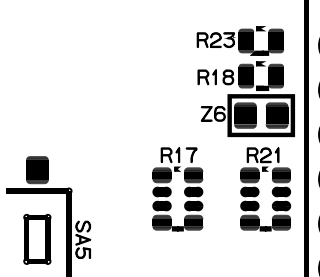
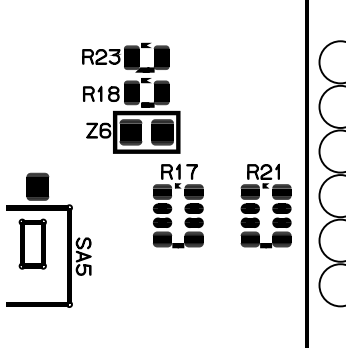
part: (246, 80) -> (131, 97), moved
part: (37, 238) -> (32, 243), moved

